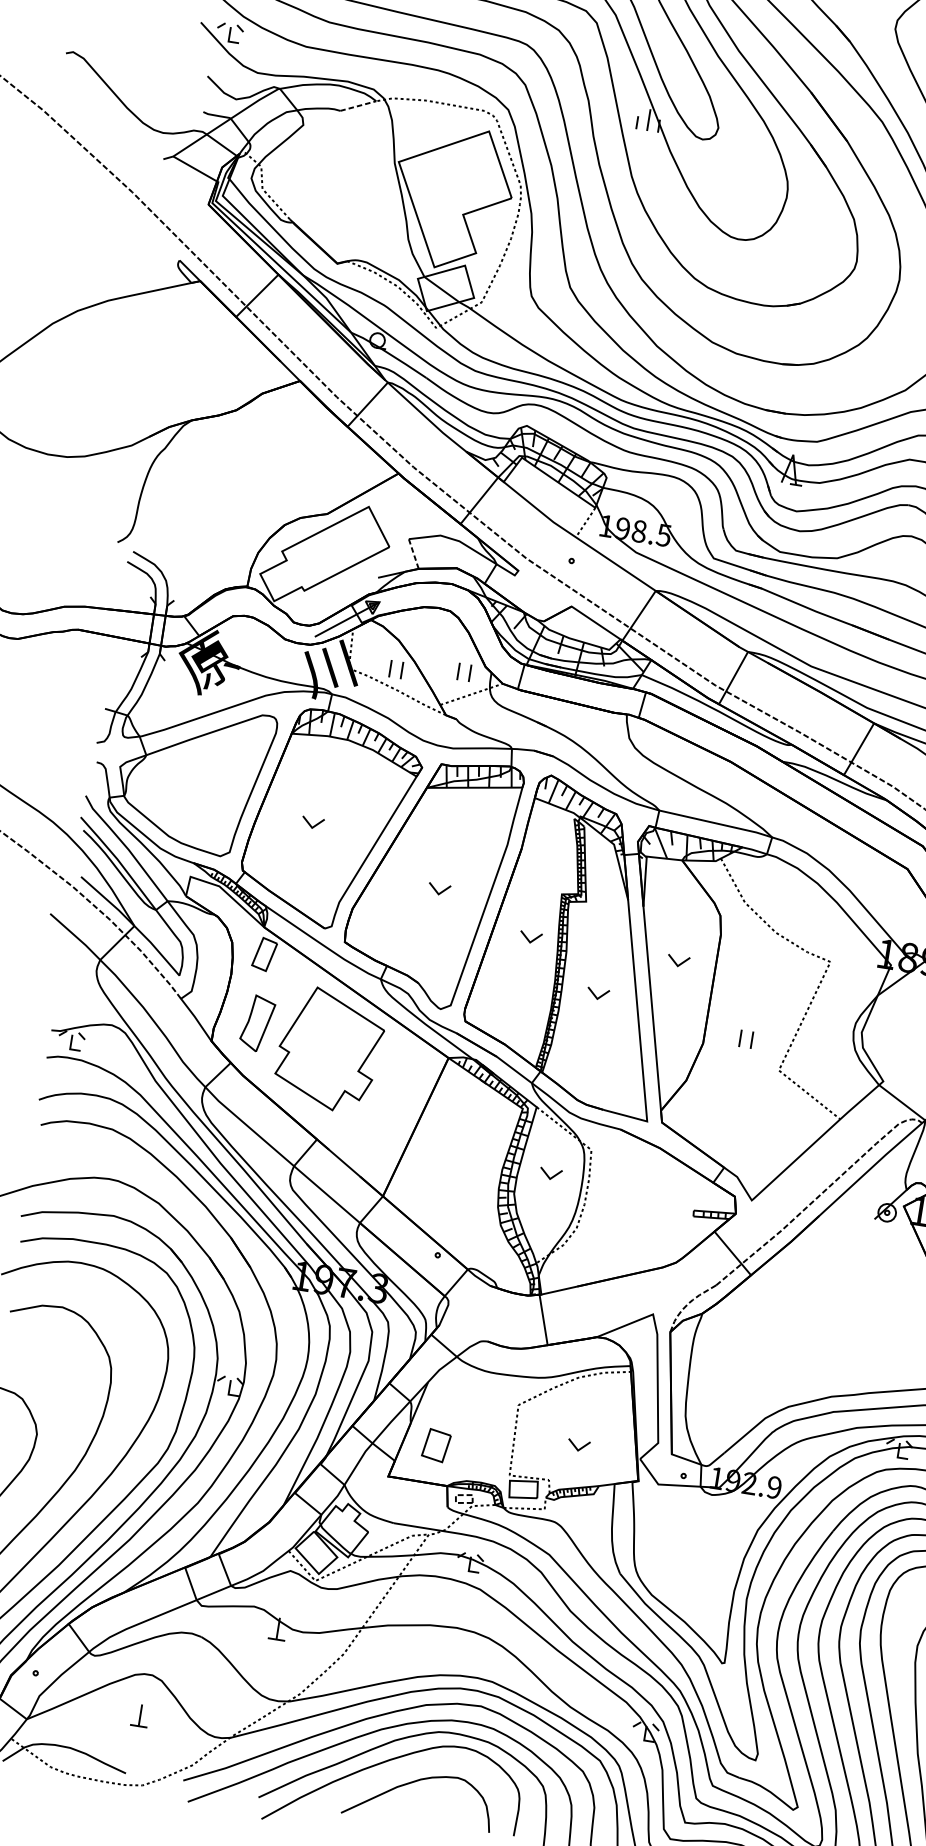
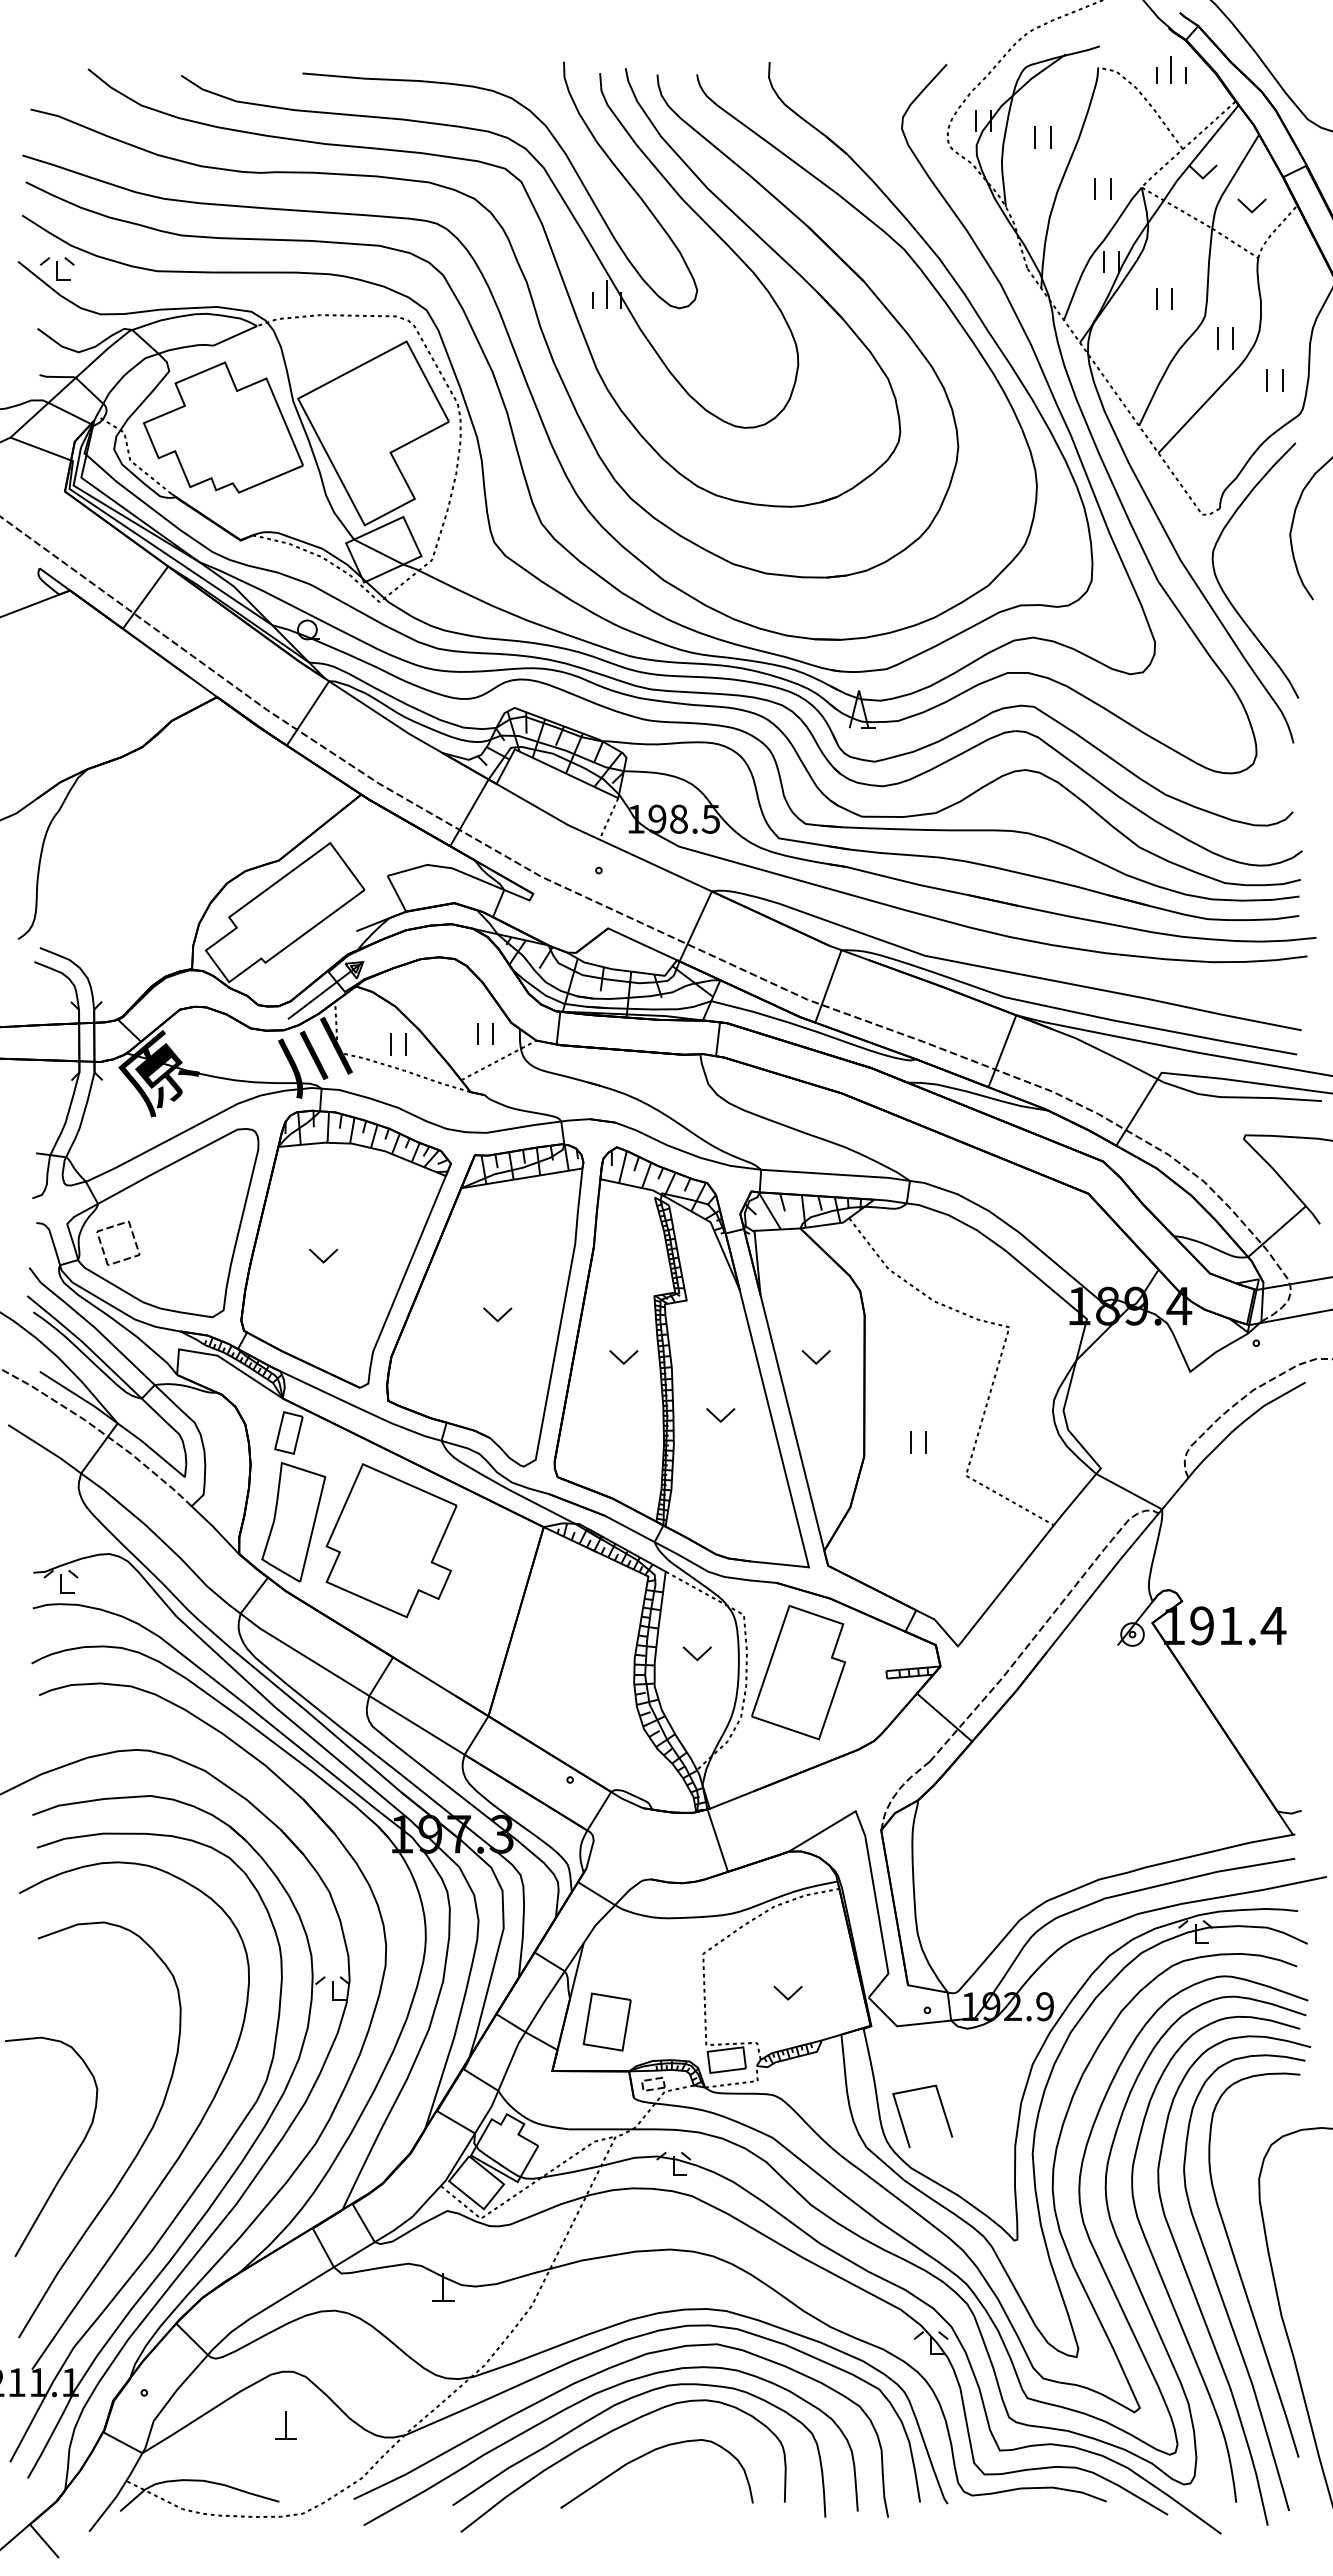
line: (358, 105) -> (235, 335), dashed -> solid
part: (338, 174) -> (223, 427), added
line: (413, 553) -> (396, 893), dashed -> solid
part: (168, 784) -> (132, 1236), added
part: (257, 1023) -> (293, 1522), size x1.67
part: (626, 1200) -> (798, 1672), added
part: (436, 1445) -> (606, 2021), size x1.43
line: (651, 1556) -> (902, 2119), added

